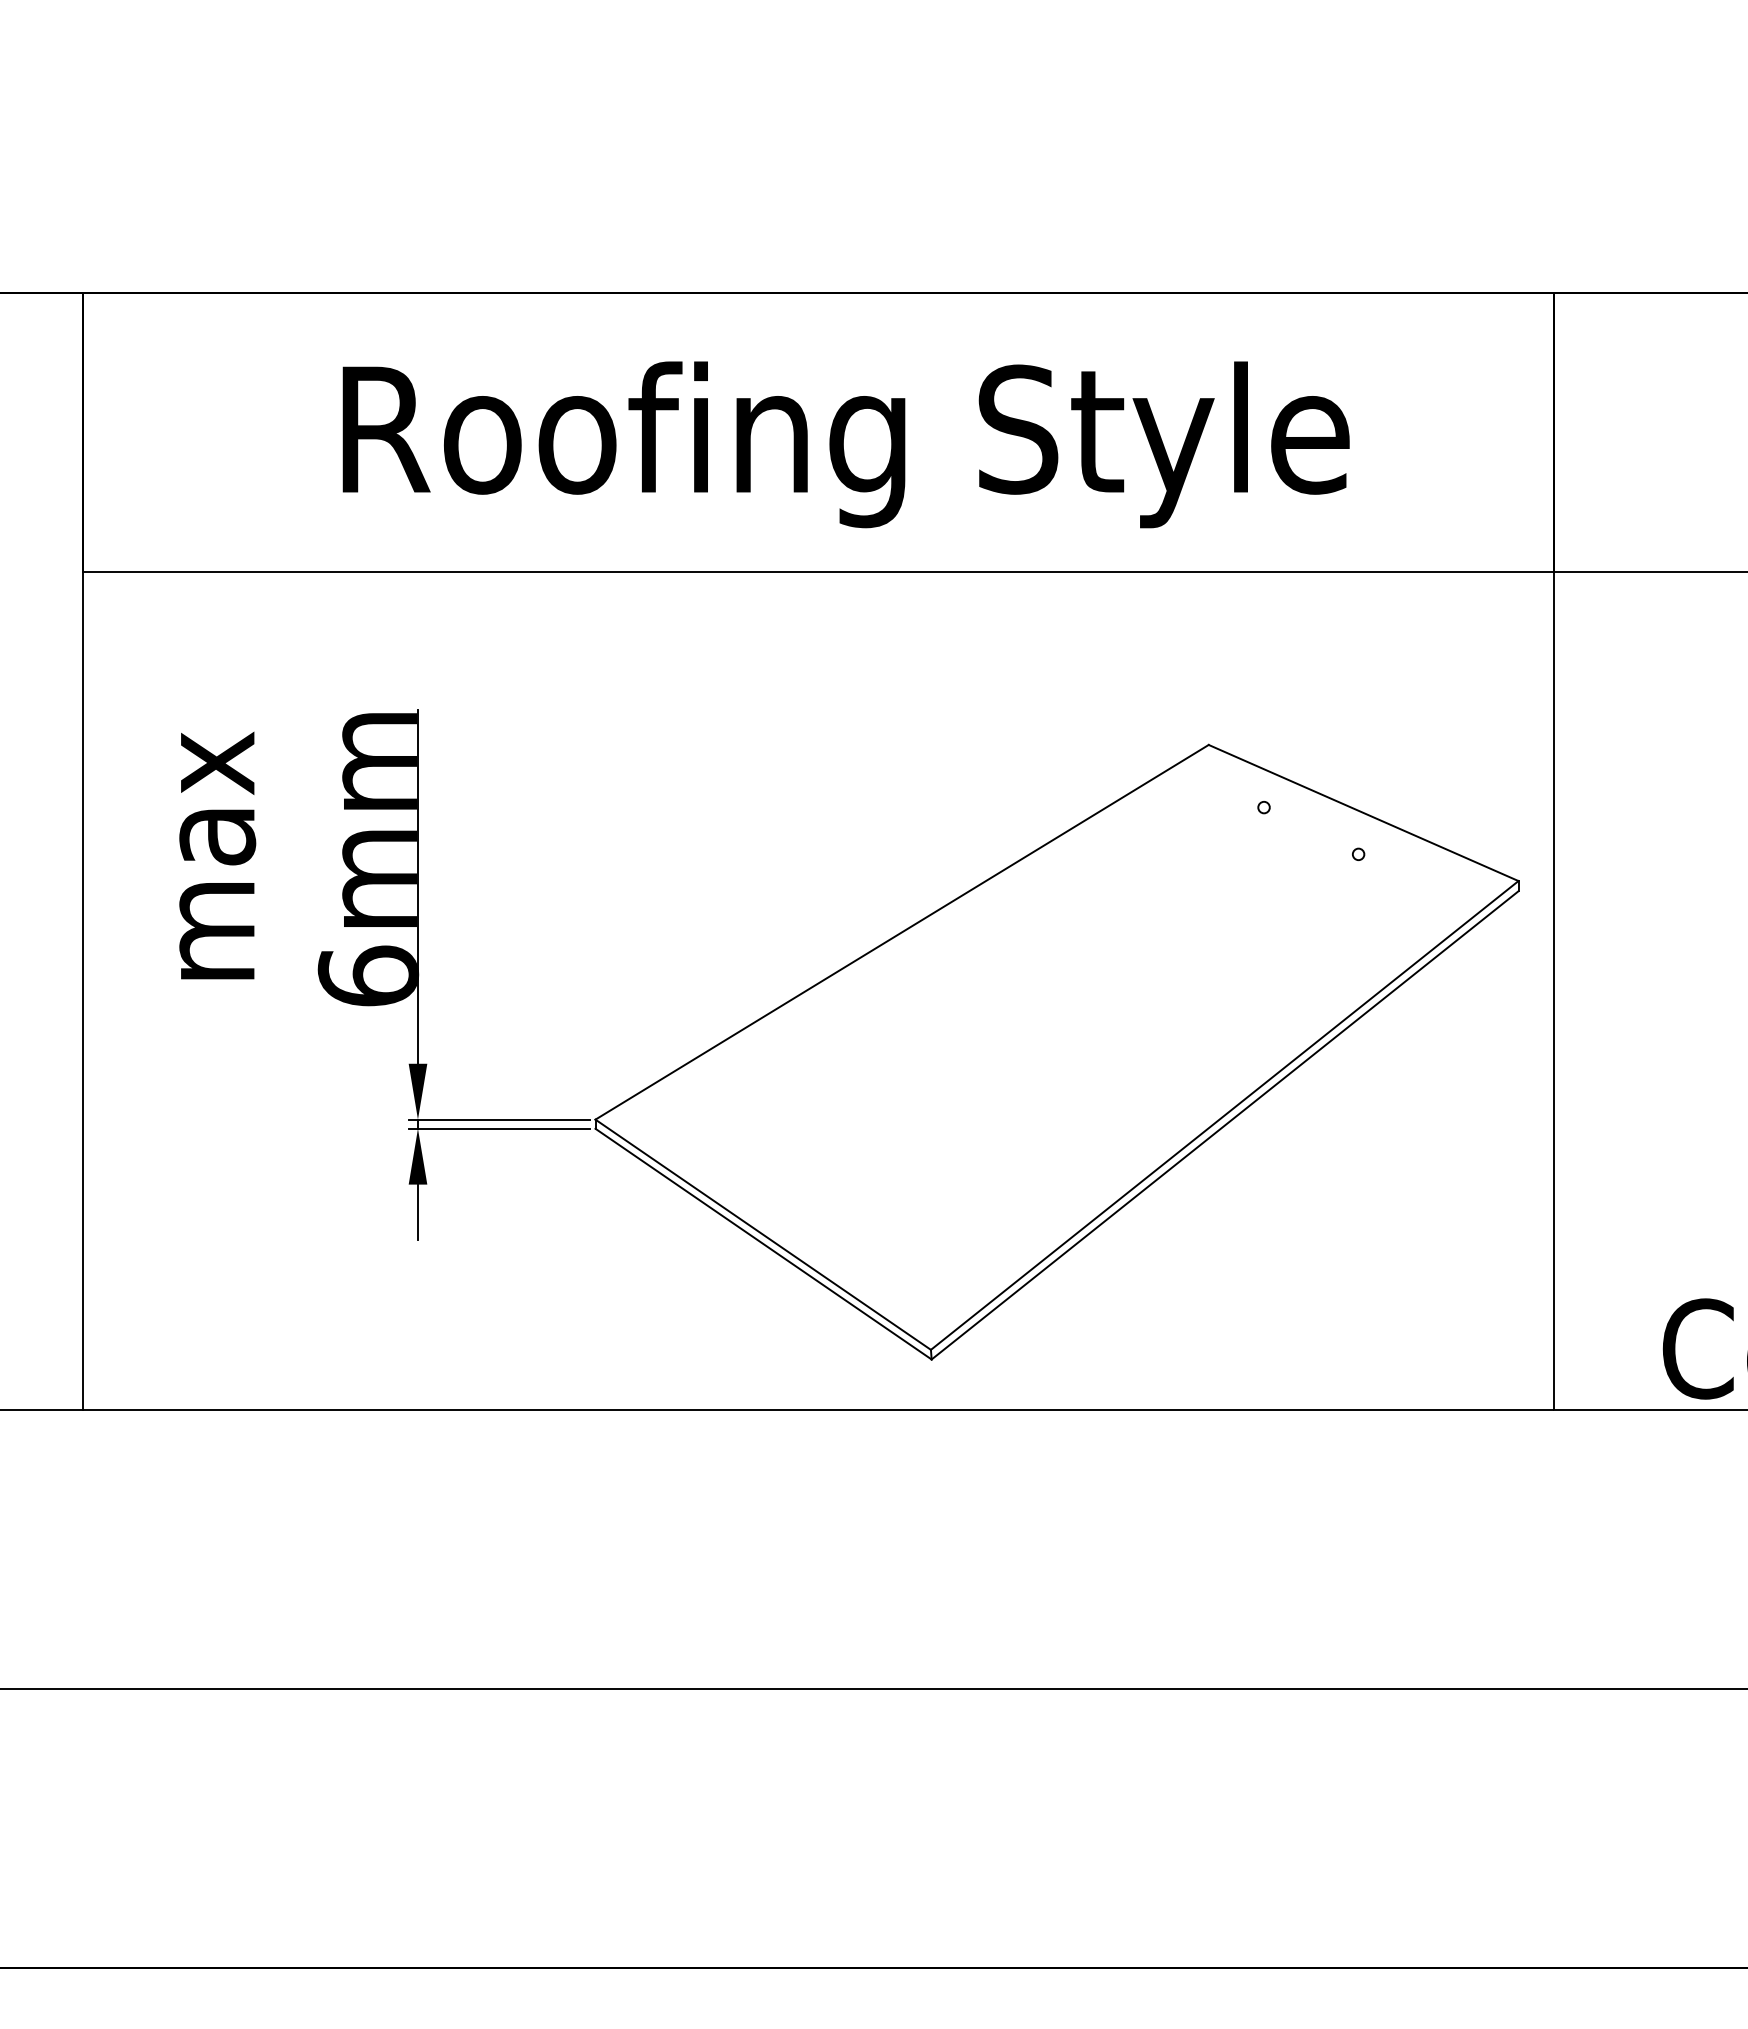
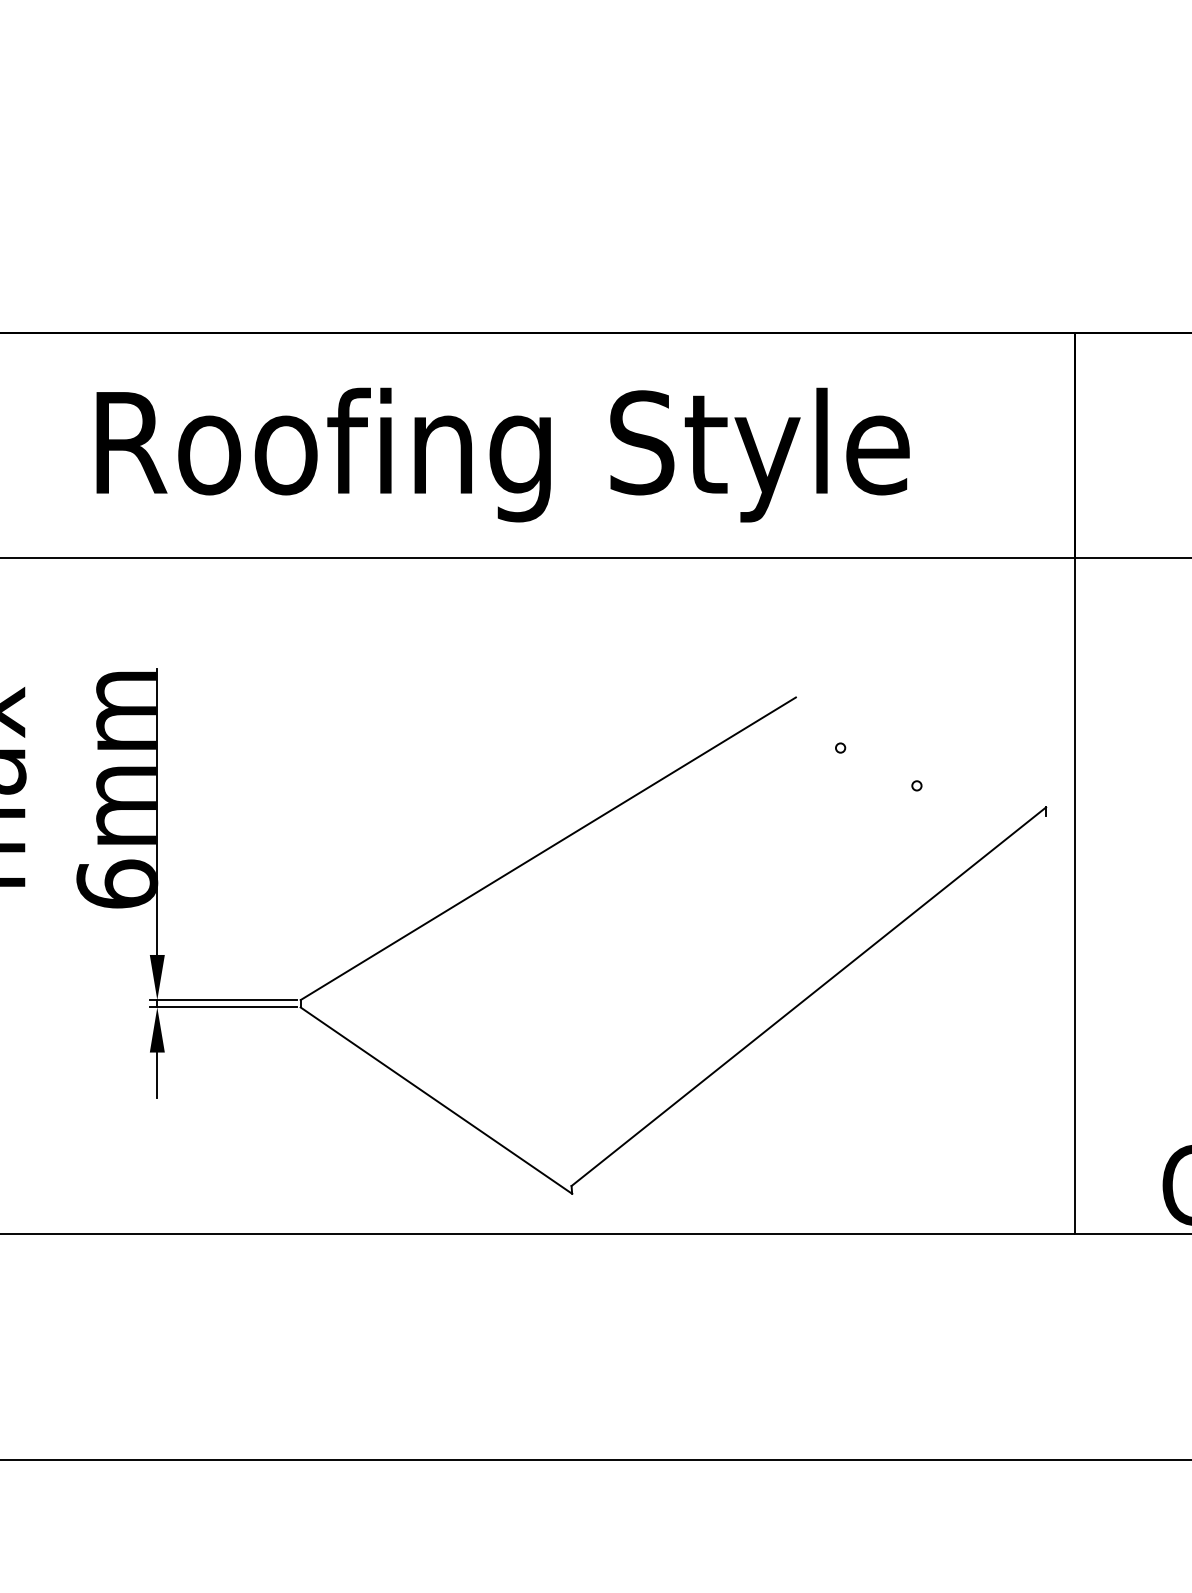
line: (1363, 812) -> (920, 752), removed
line: (1224, 1125) -> (808, 1004), removed
line: (762, 1234) -> (435, 1092), removed

